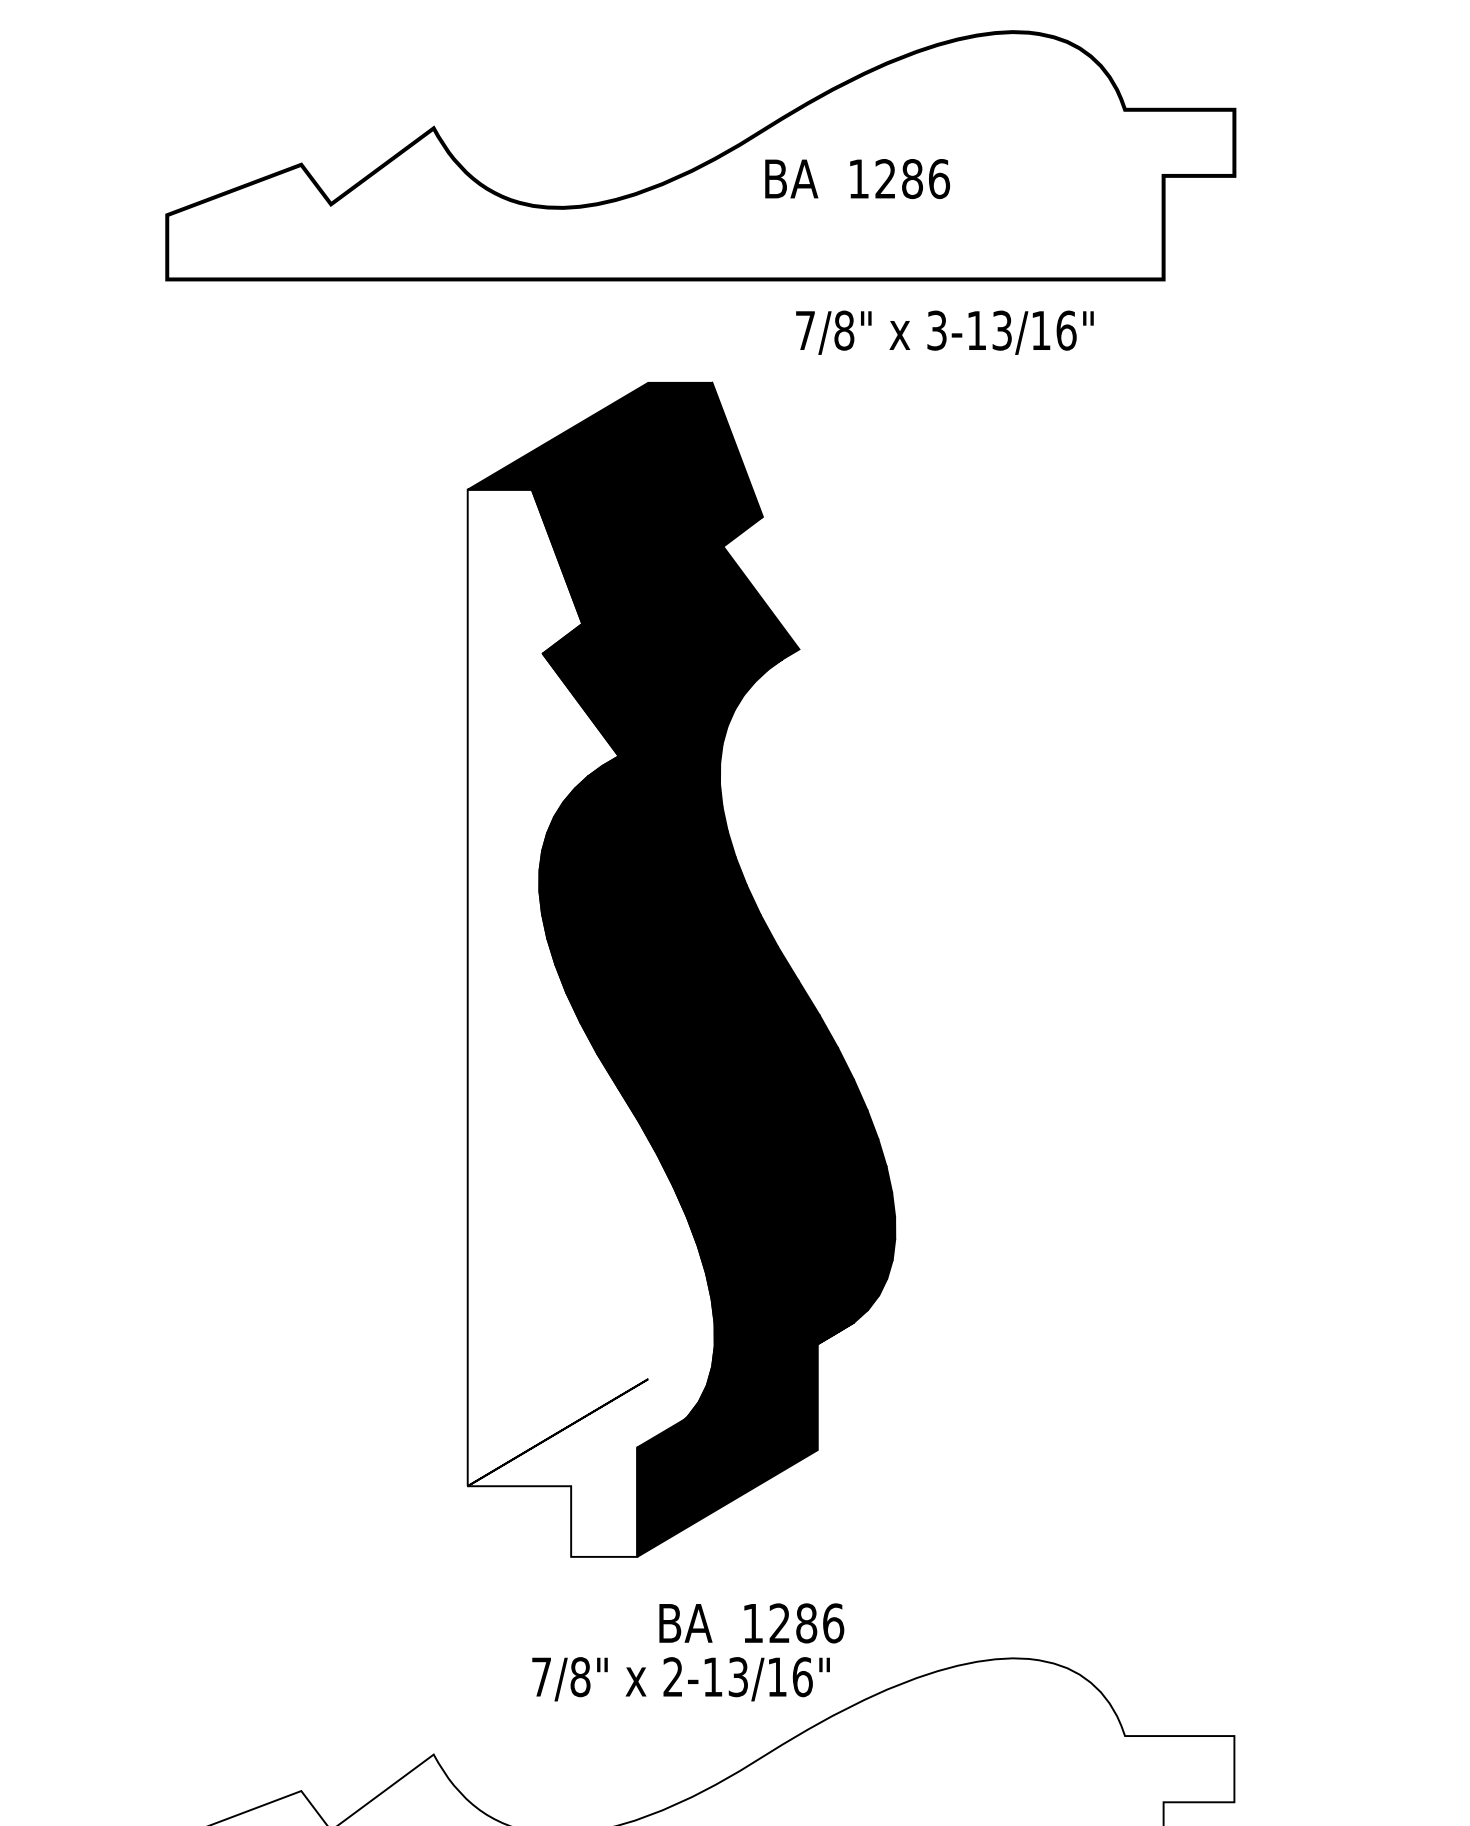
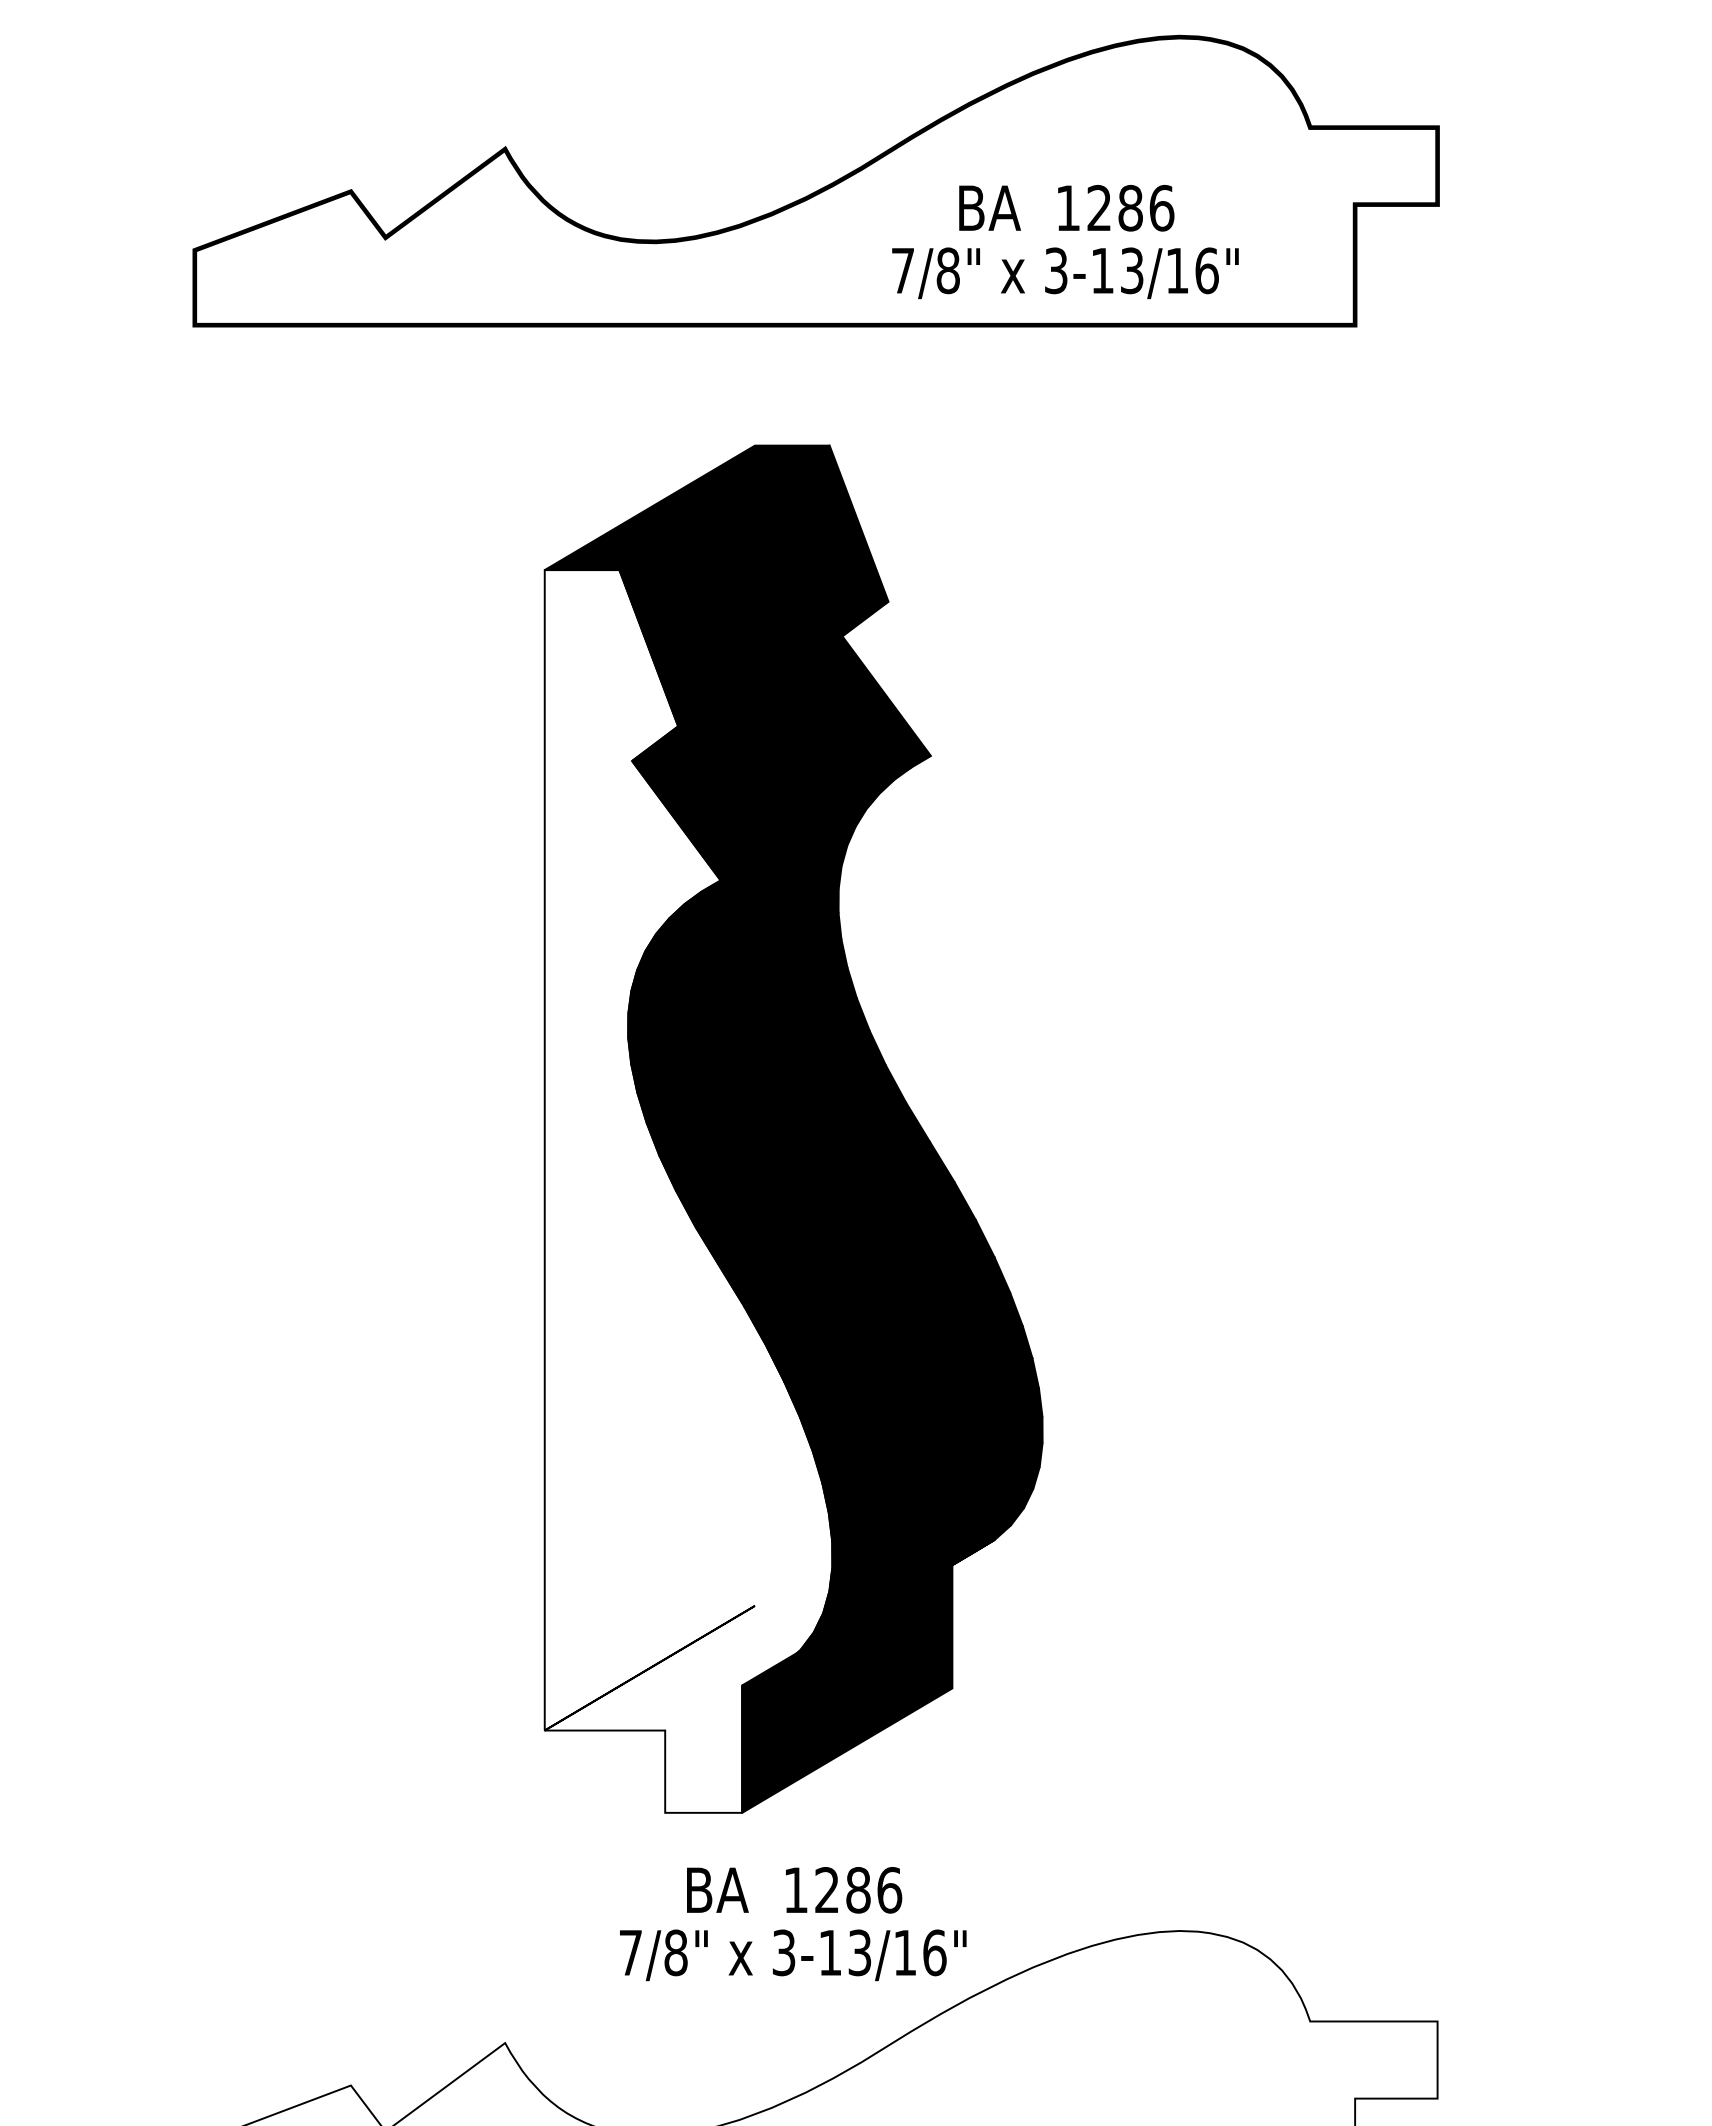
text: (857, 178) -> (1066, 207), moved
text: (944, 332) -> (1065, 273), moved
text: (751, 1623) -> (794, 1890), moved
text: (672, 1676) -> (783, 1952), 2-13/16" -> 3-13/16"

